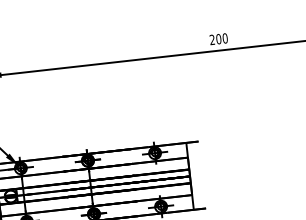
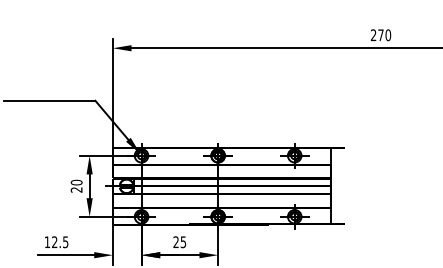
text: (218, 39) -> (380, 35), 200 -> 270

